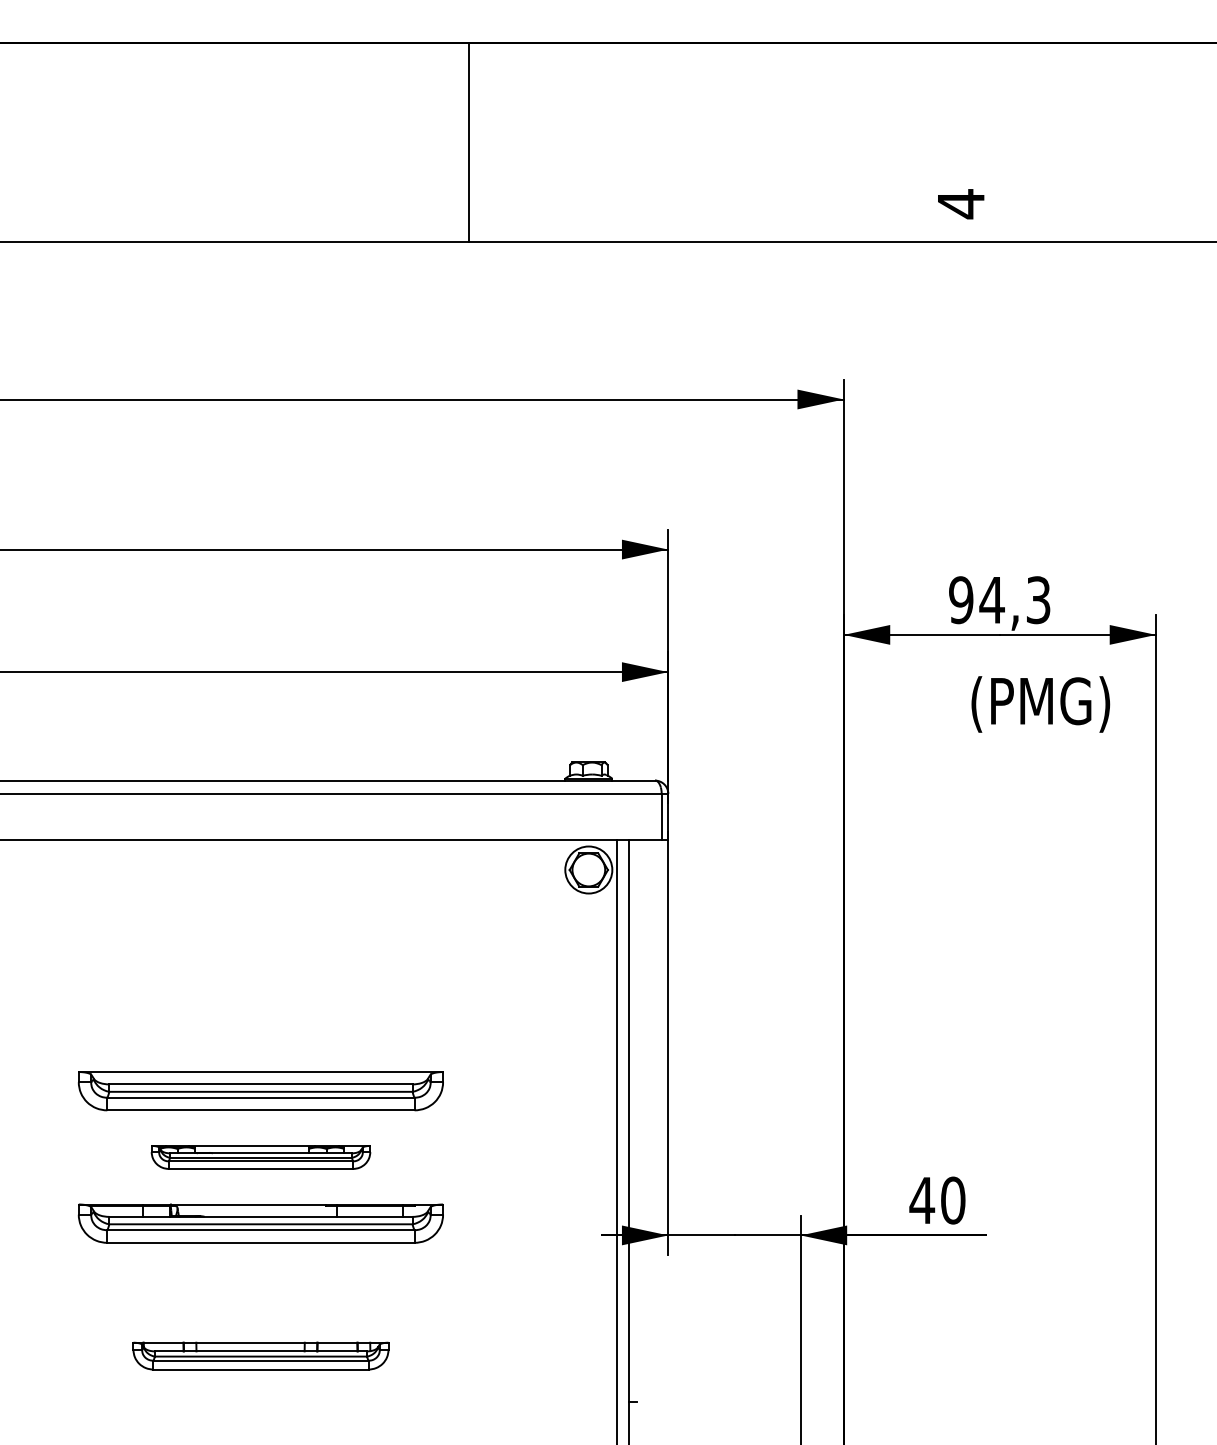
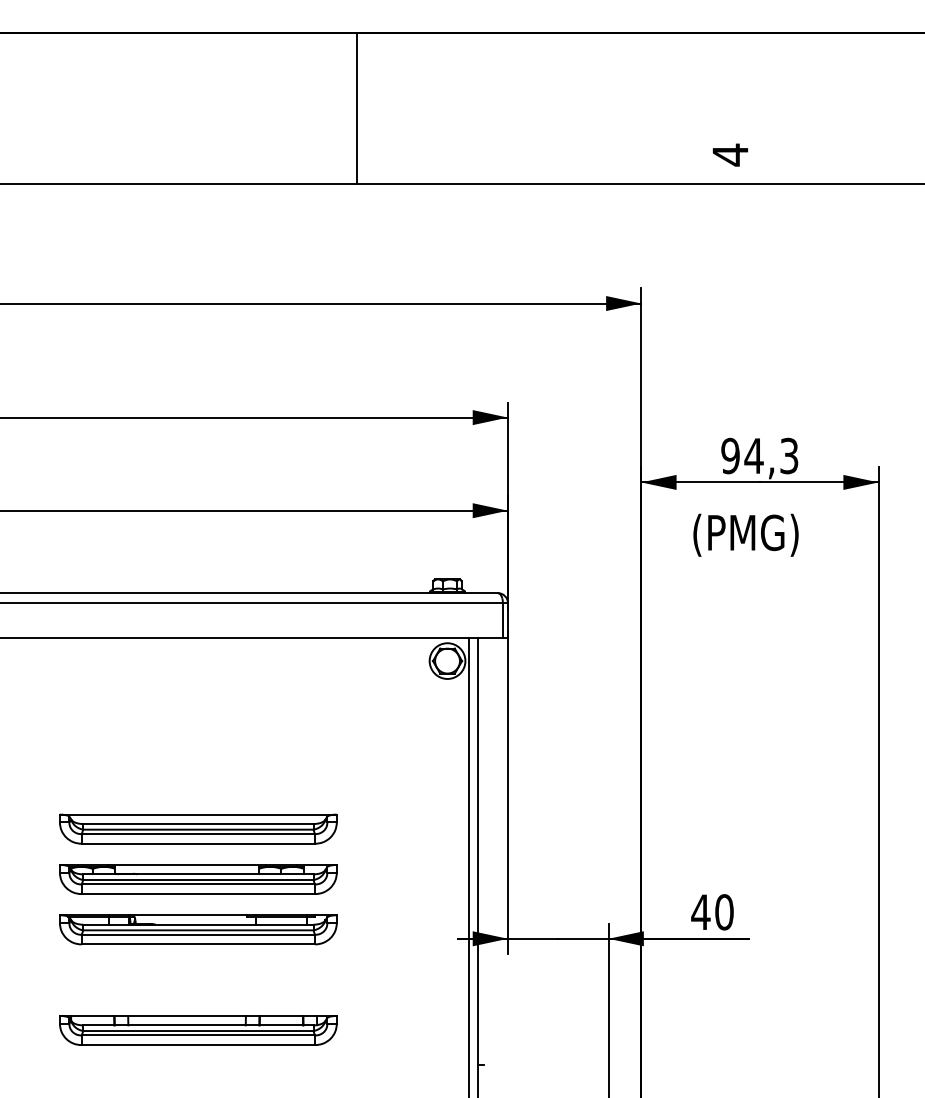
text: (1040, 703) -> (745, 534), moved
part: (261, 1157) -> (198, 879), size x1.67
part: (261, 1356) -> (198, 1030), size x1.43

